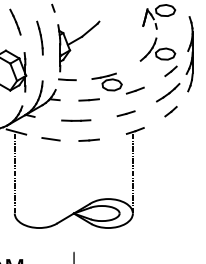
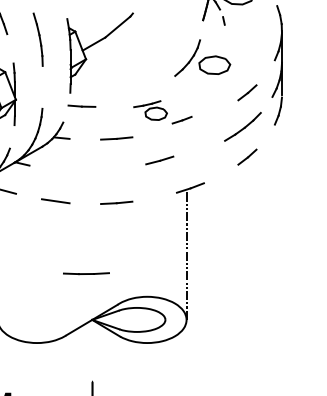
part: (157, 49) -> (201, 57), moved
part: (117, 83) -> (161, 112), size x0.7
line: (125, 113) -> (158, 160), moved
line: (76, 120) -> (86, 273), moved

